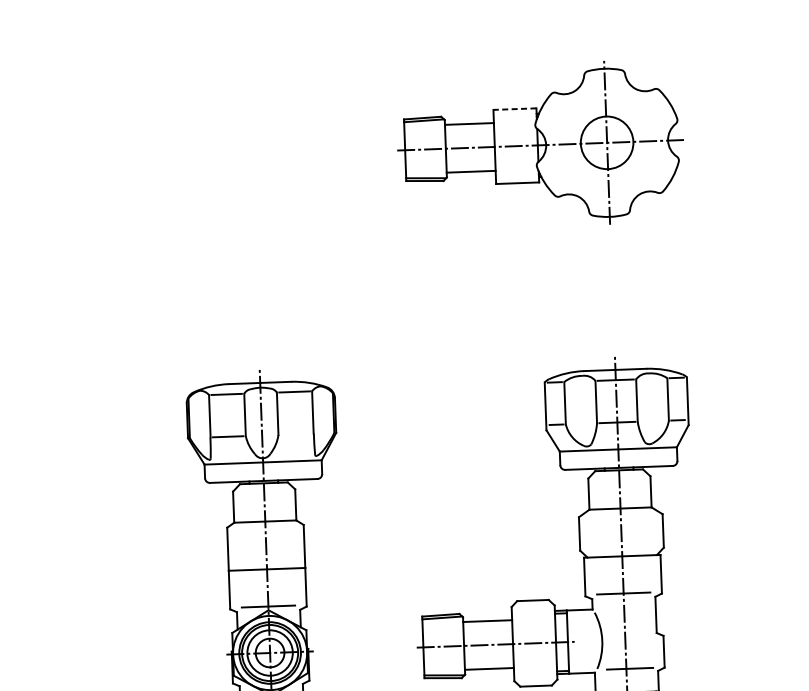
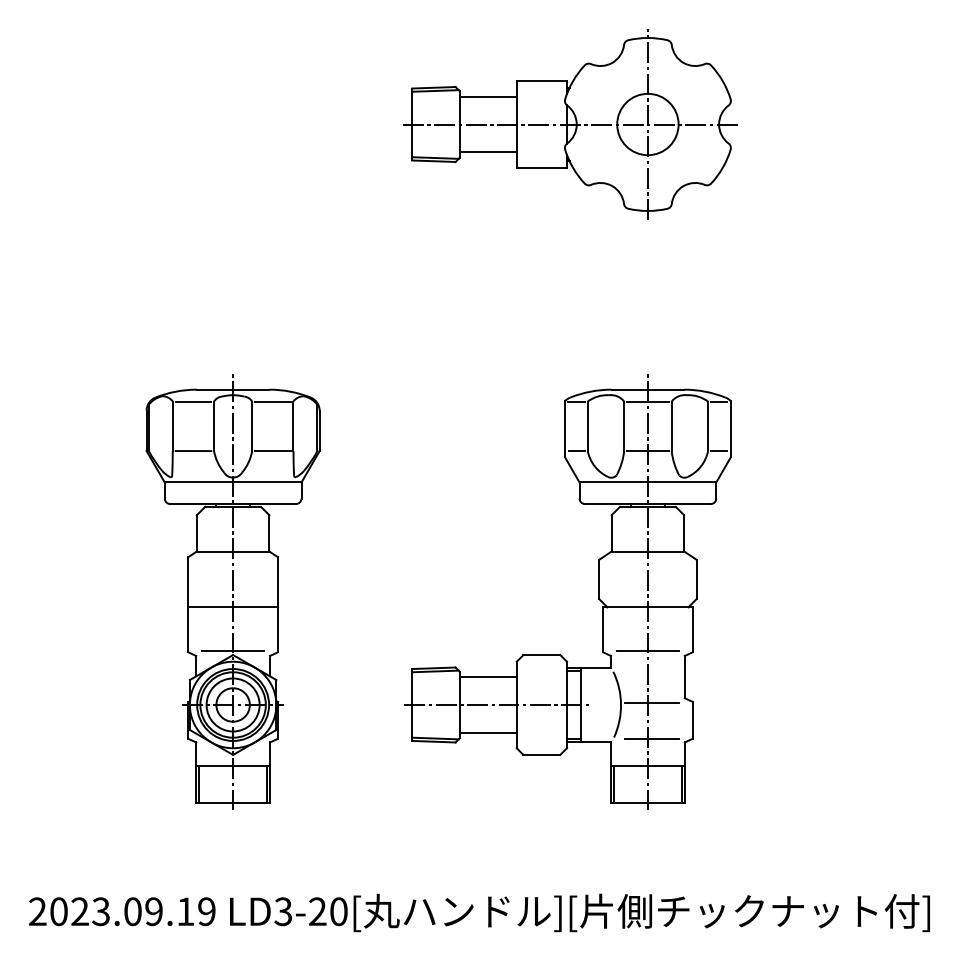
line: (514, 109) -> (541, 81), dashed -> solid
line: (295, 434) -> (272, 451), added
line: (629, 638) -> (652, 703), added

